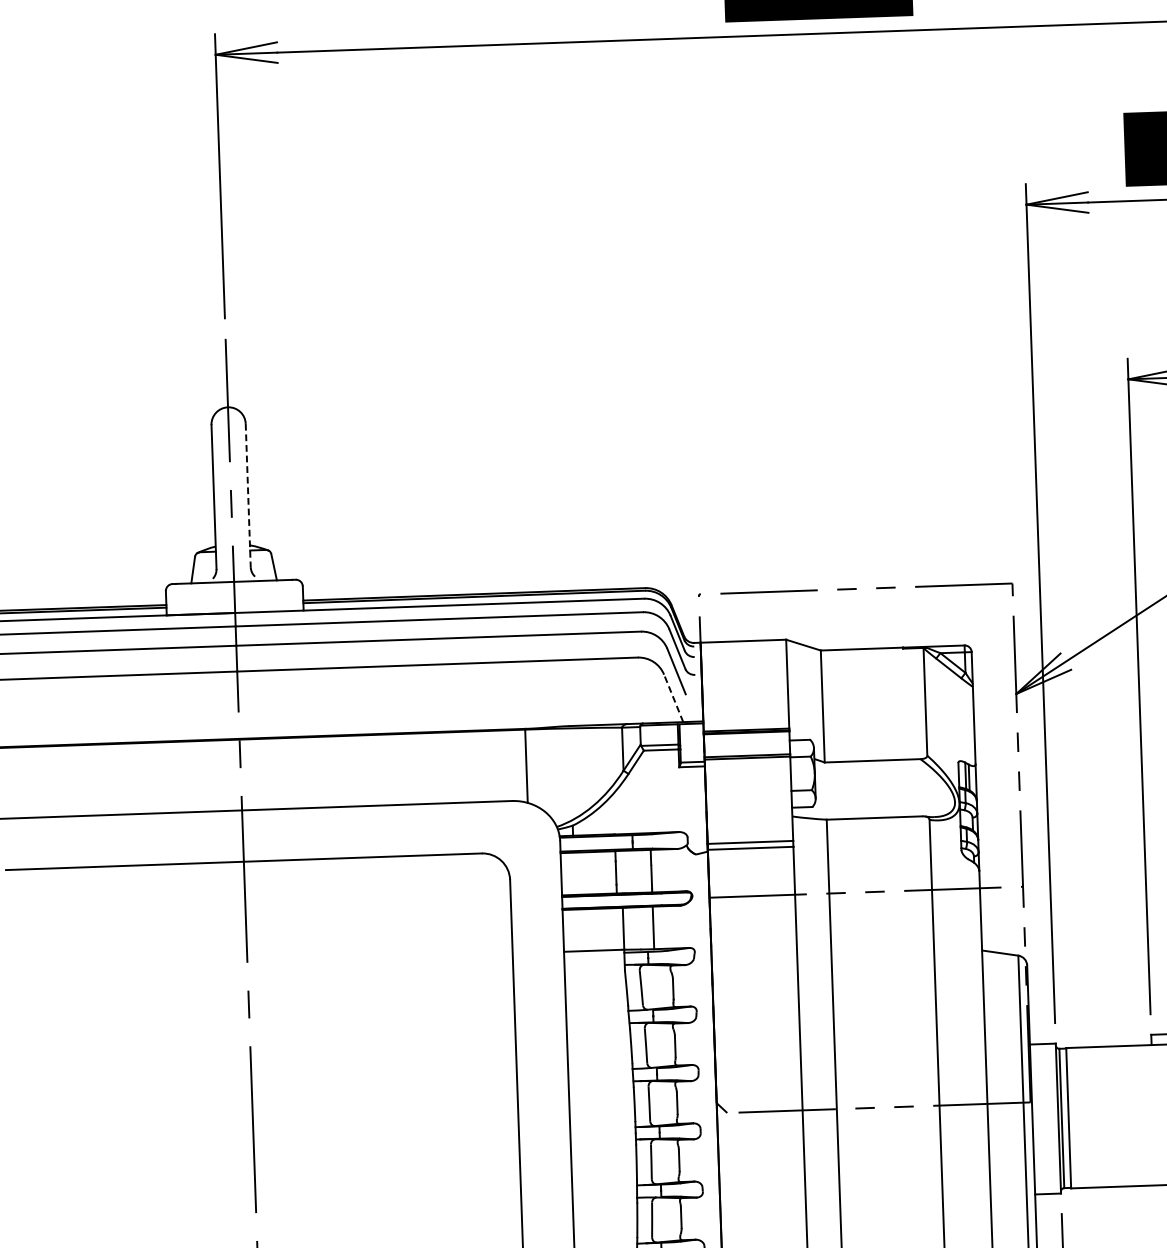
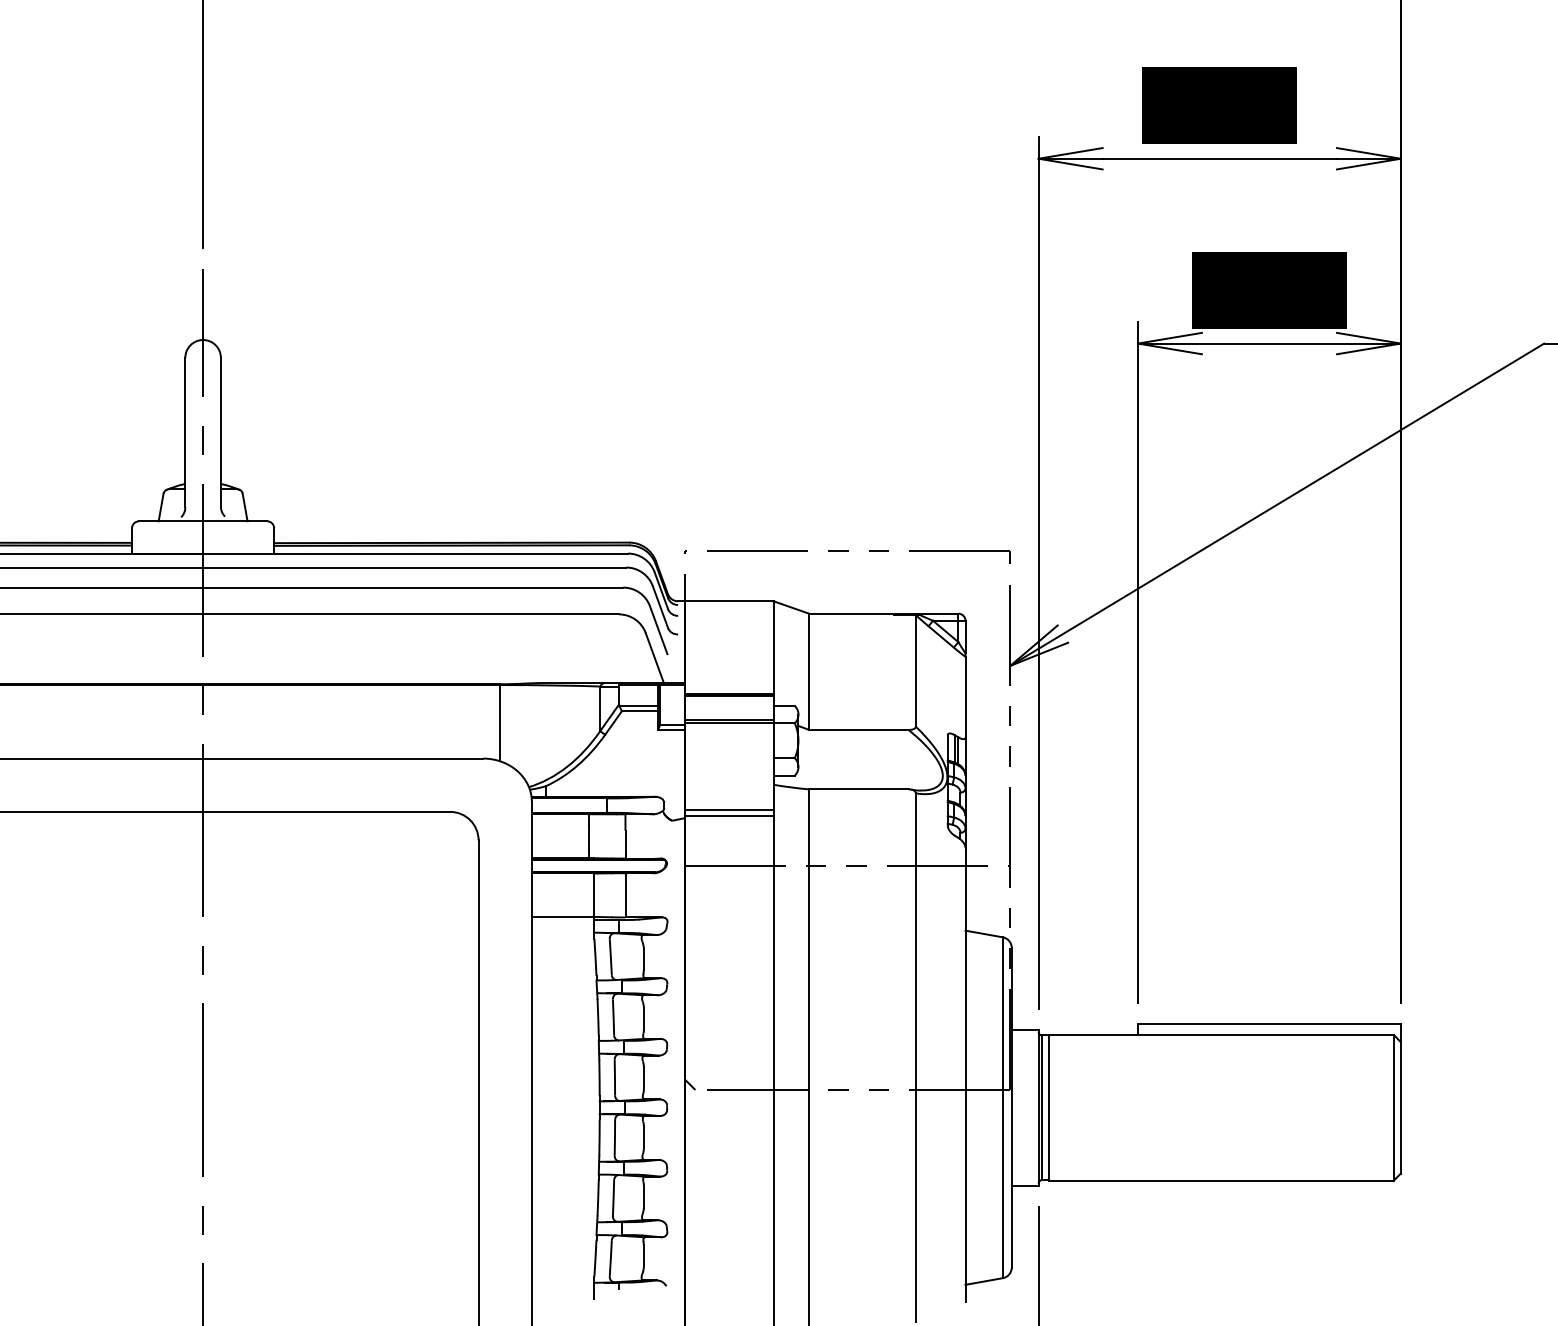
line: (247, 495) -> (220, 432), dashed -> solid
line: (673, 698) -> (654, 658), dashed -> solid

